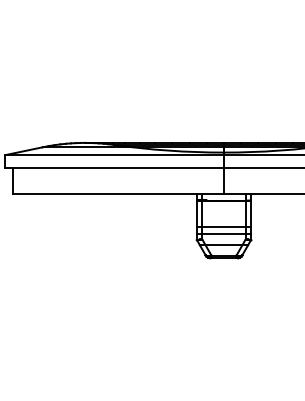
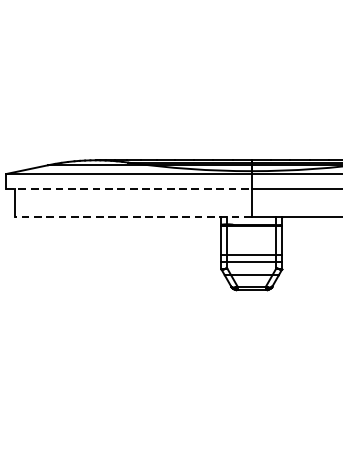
line: (115, 168) -> (129, 189), solid -> dashed
line: (118, 193) -> (133, 217), solid -> dashed

